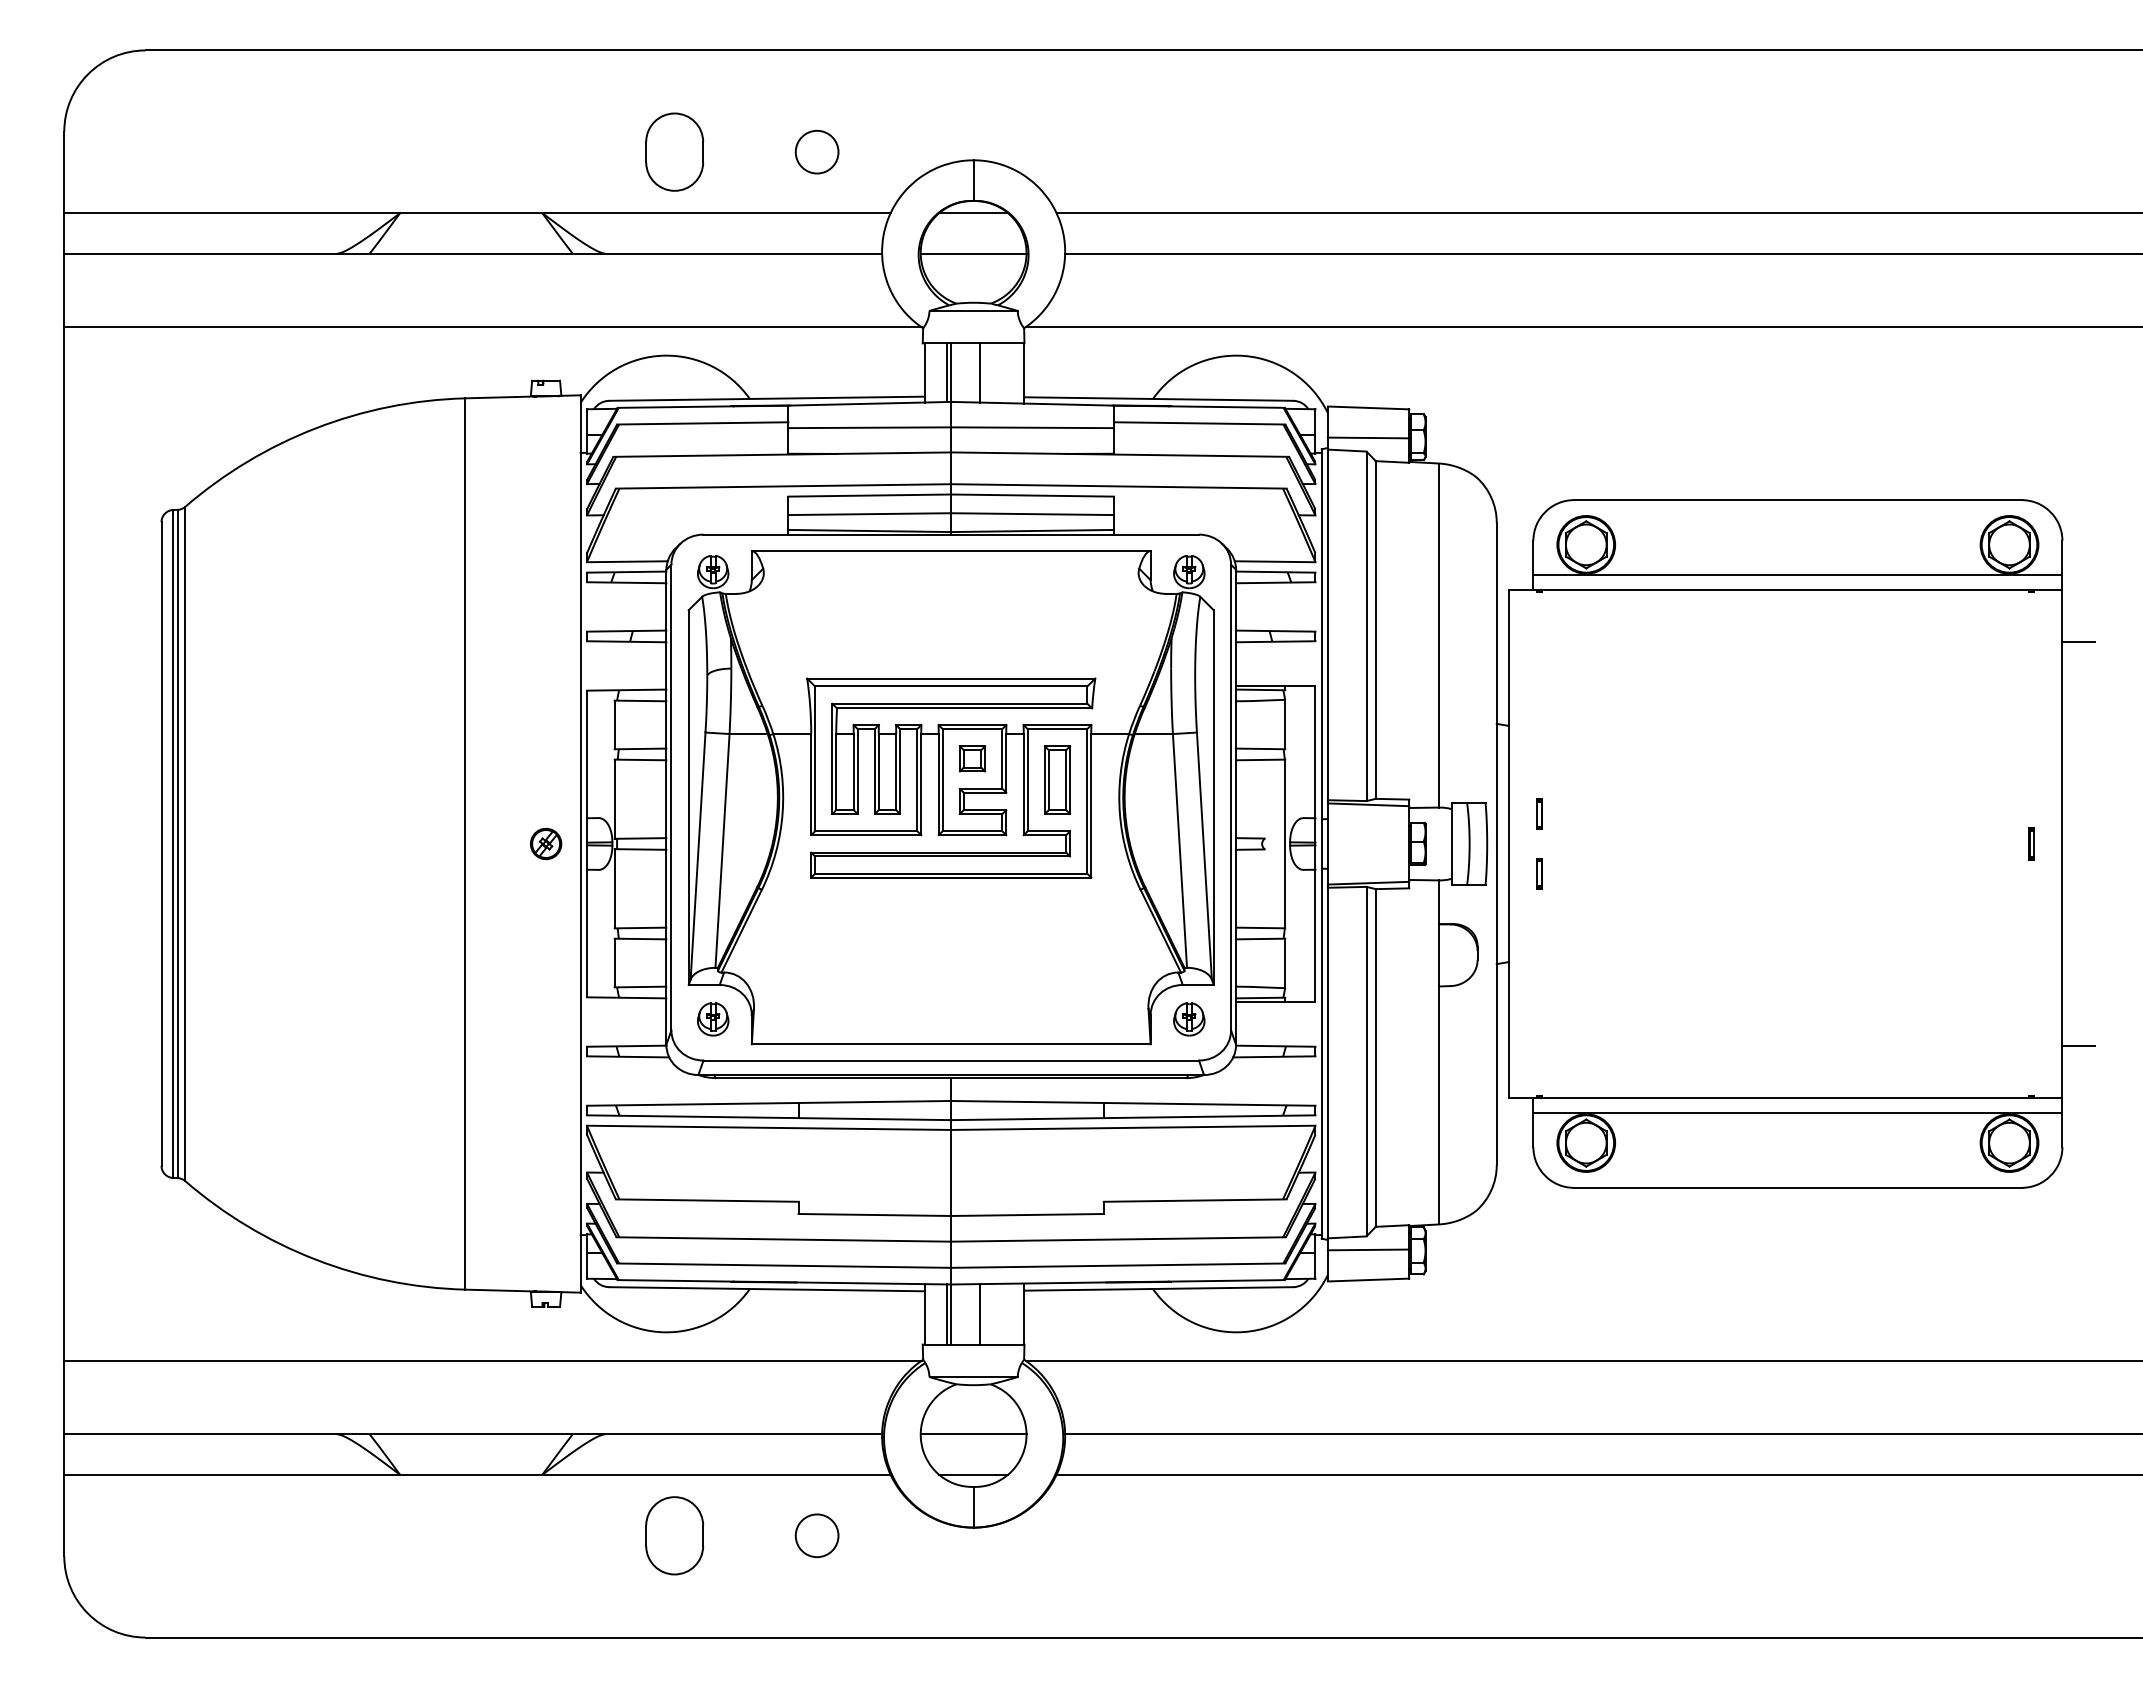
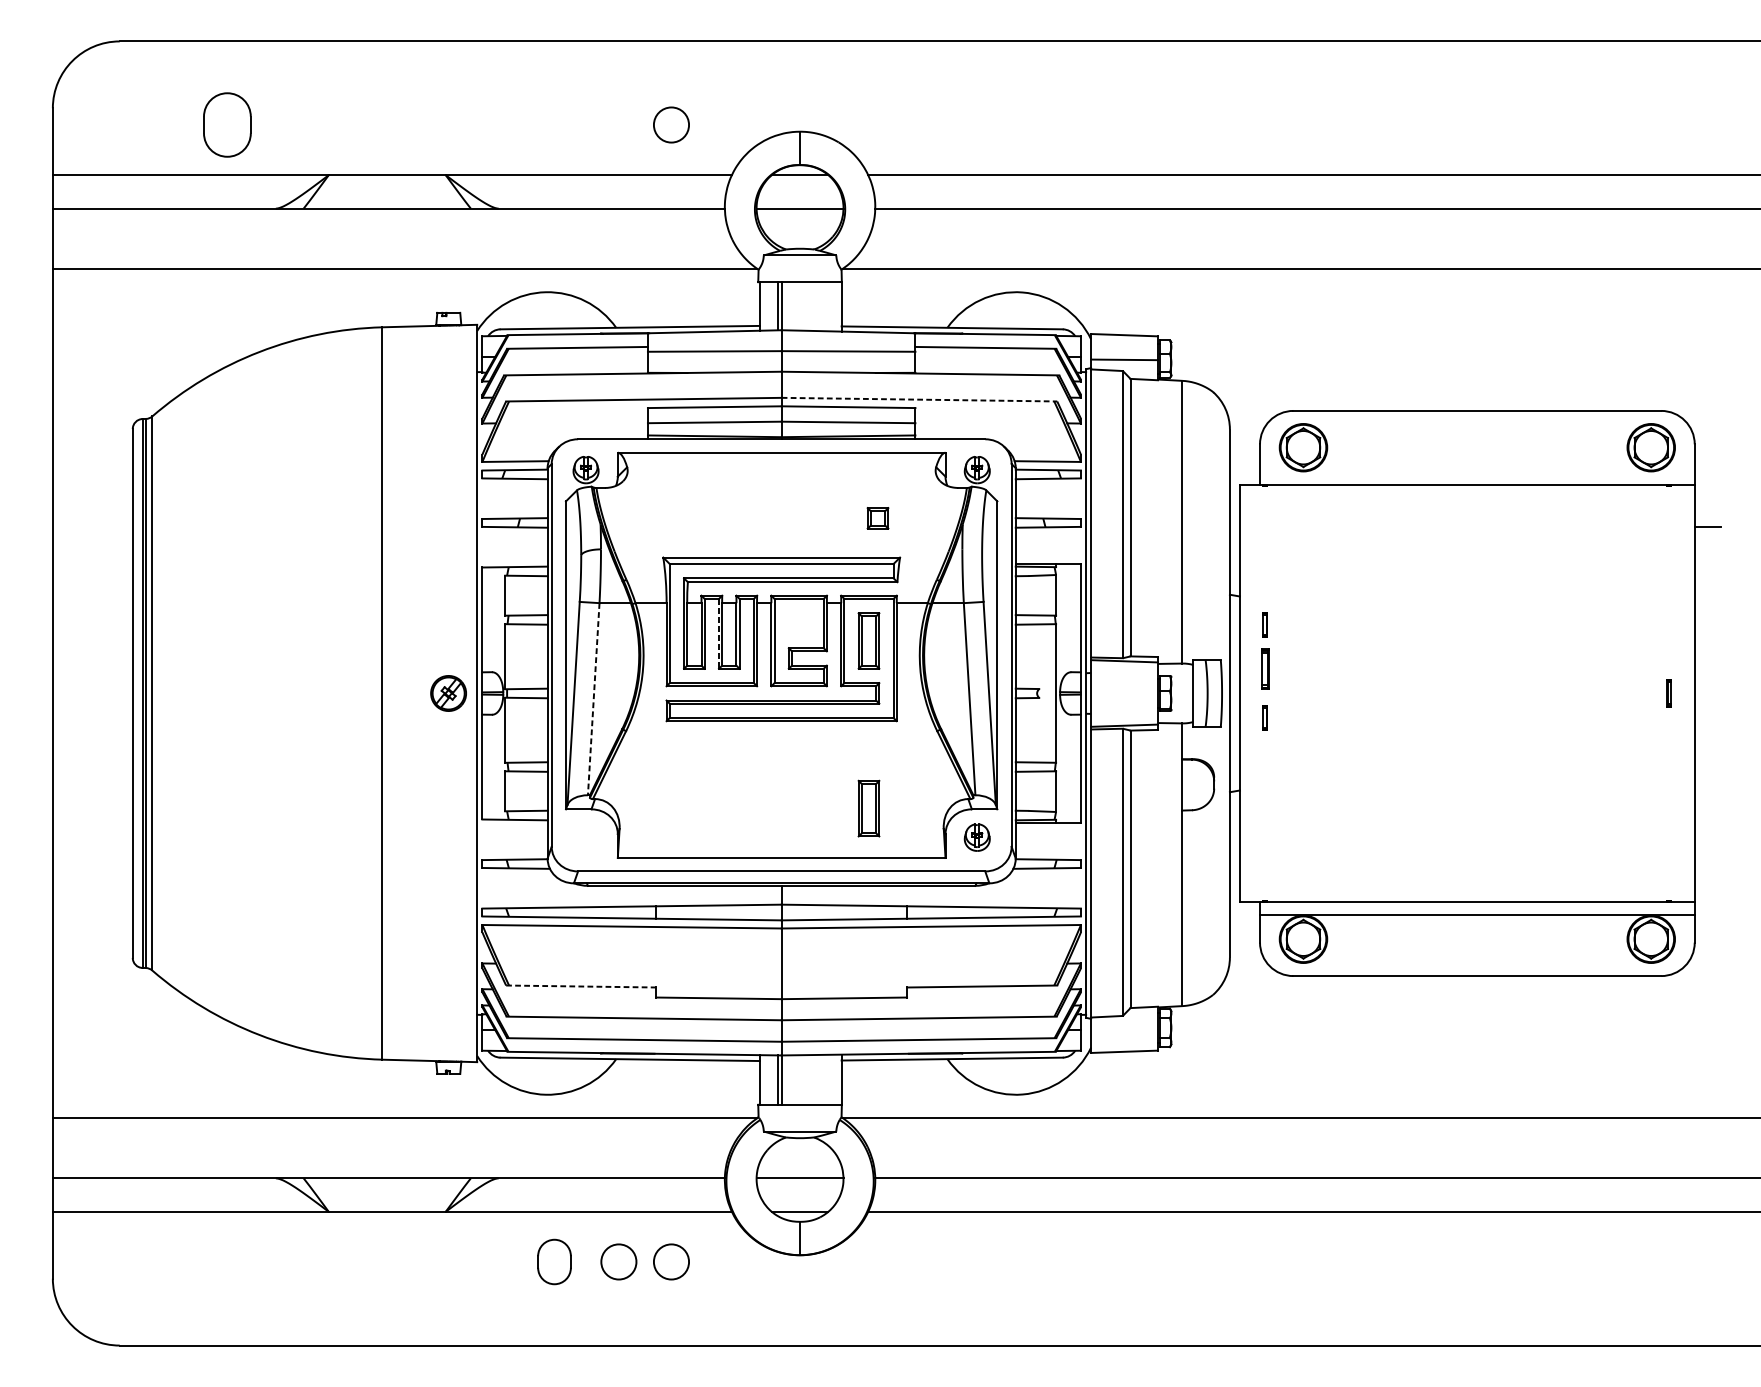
part: (674, 151) -> (227, 124), moved
line: (979, 372) -> (804, 306), removed
line: (1118, 486) -> (919, 399), solid -> dashed
line: (1797, 575) -> (1477, 472), removed
part: (972, 758) -> (878, 518), moved
part: (1539, 760) -> (1265, 624), added
line: (874, 771) -> (718, 633), solid -> dashed
part: (1539, 813) -> (1265, 668), size x1.6
part: (546, 843) -> (449, 693), size x1.4
line: (722, 851) -> (593, 699), solid -> dashed
part: (1057, 983) -> (868, 808), added
part: (713, 1019) -> (586, 837), removed
line: (2078, 1046) -> (1707, 859), removed
line: (707, 1200) -> (581, 986), solid -> dashed
line: (1368, 1249) -> (1124, 1026), removed
line: (979, 1314) -> (804, 1080), removed
part: (674, 1535) -> (554, 1261), size x0.7
circle: (752, 1535) -> (618, 1261), added

